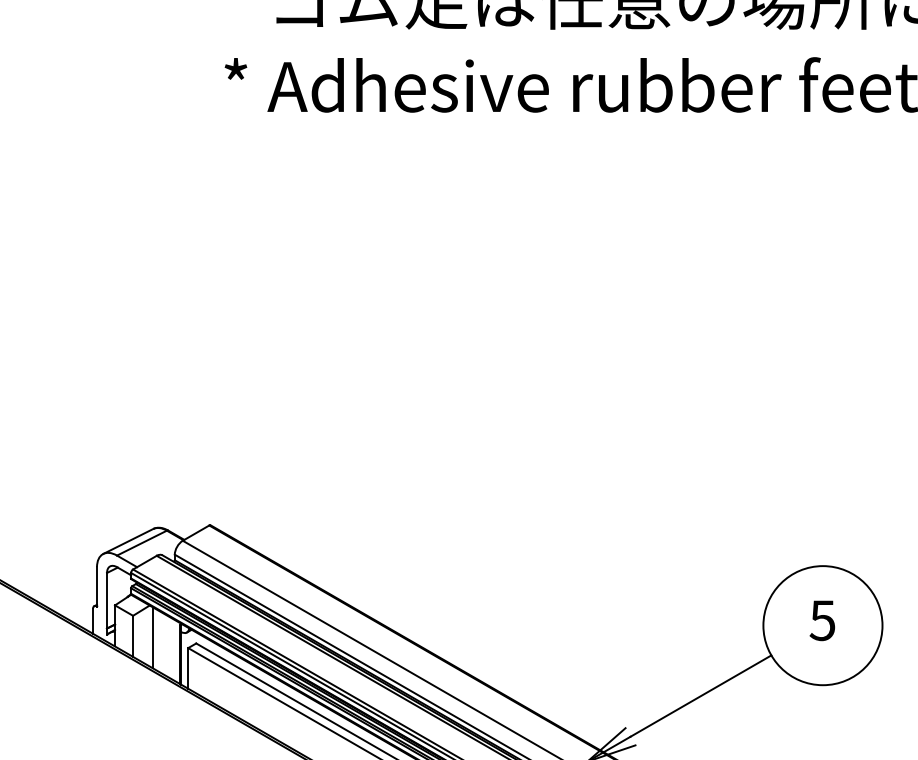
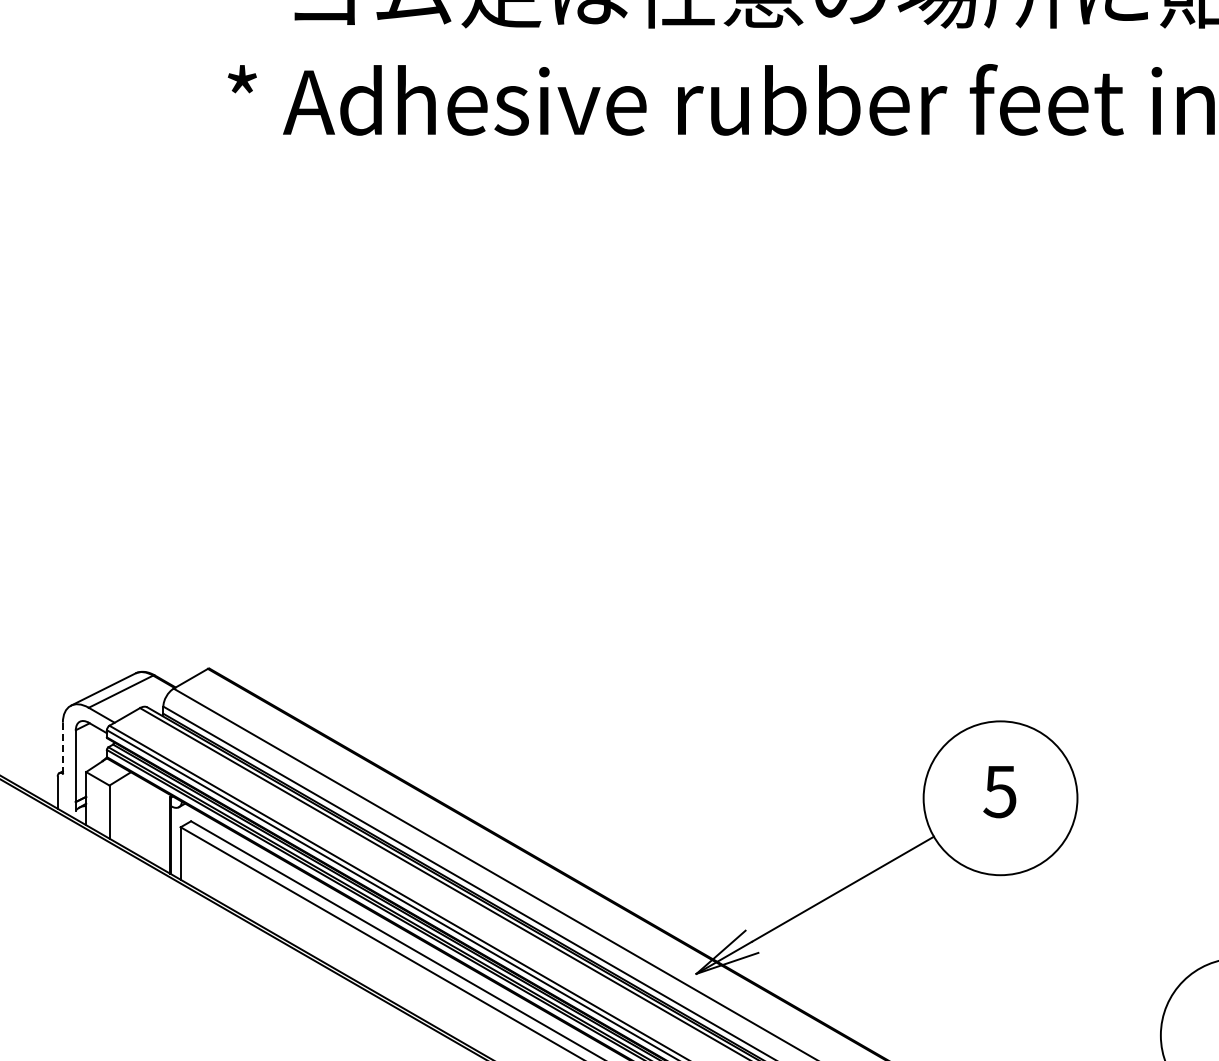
line: (96, 587) -> (62, 748), solid -> dashed
line: (153, 637) -> (135, 813), removed

